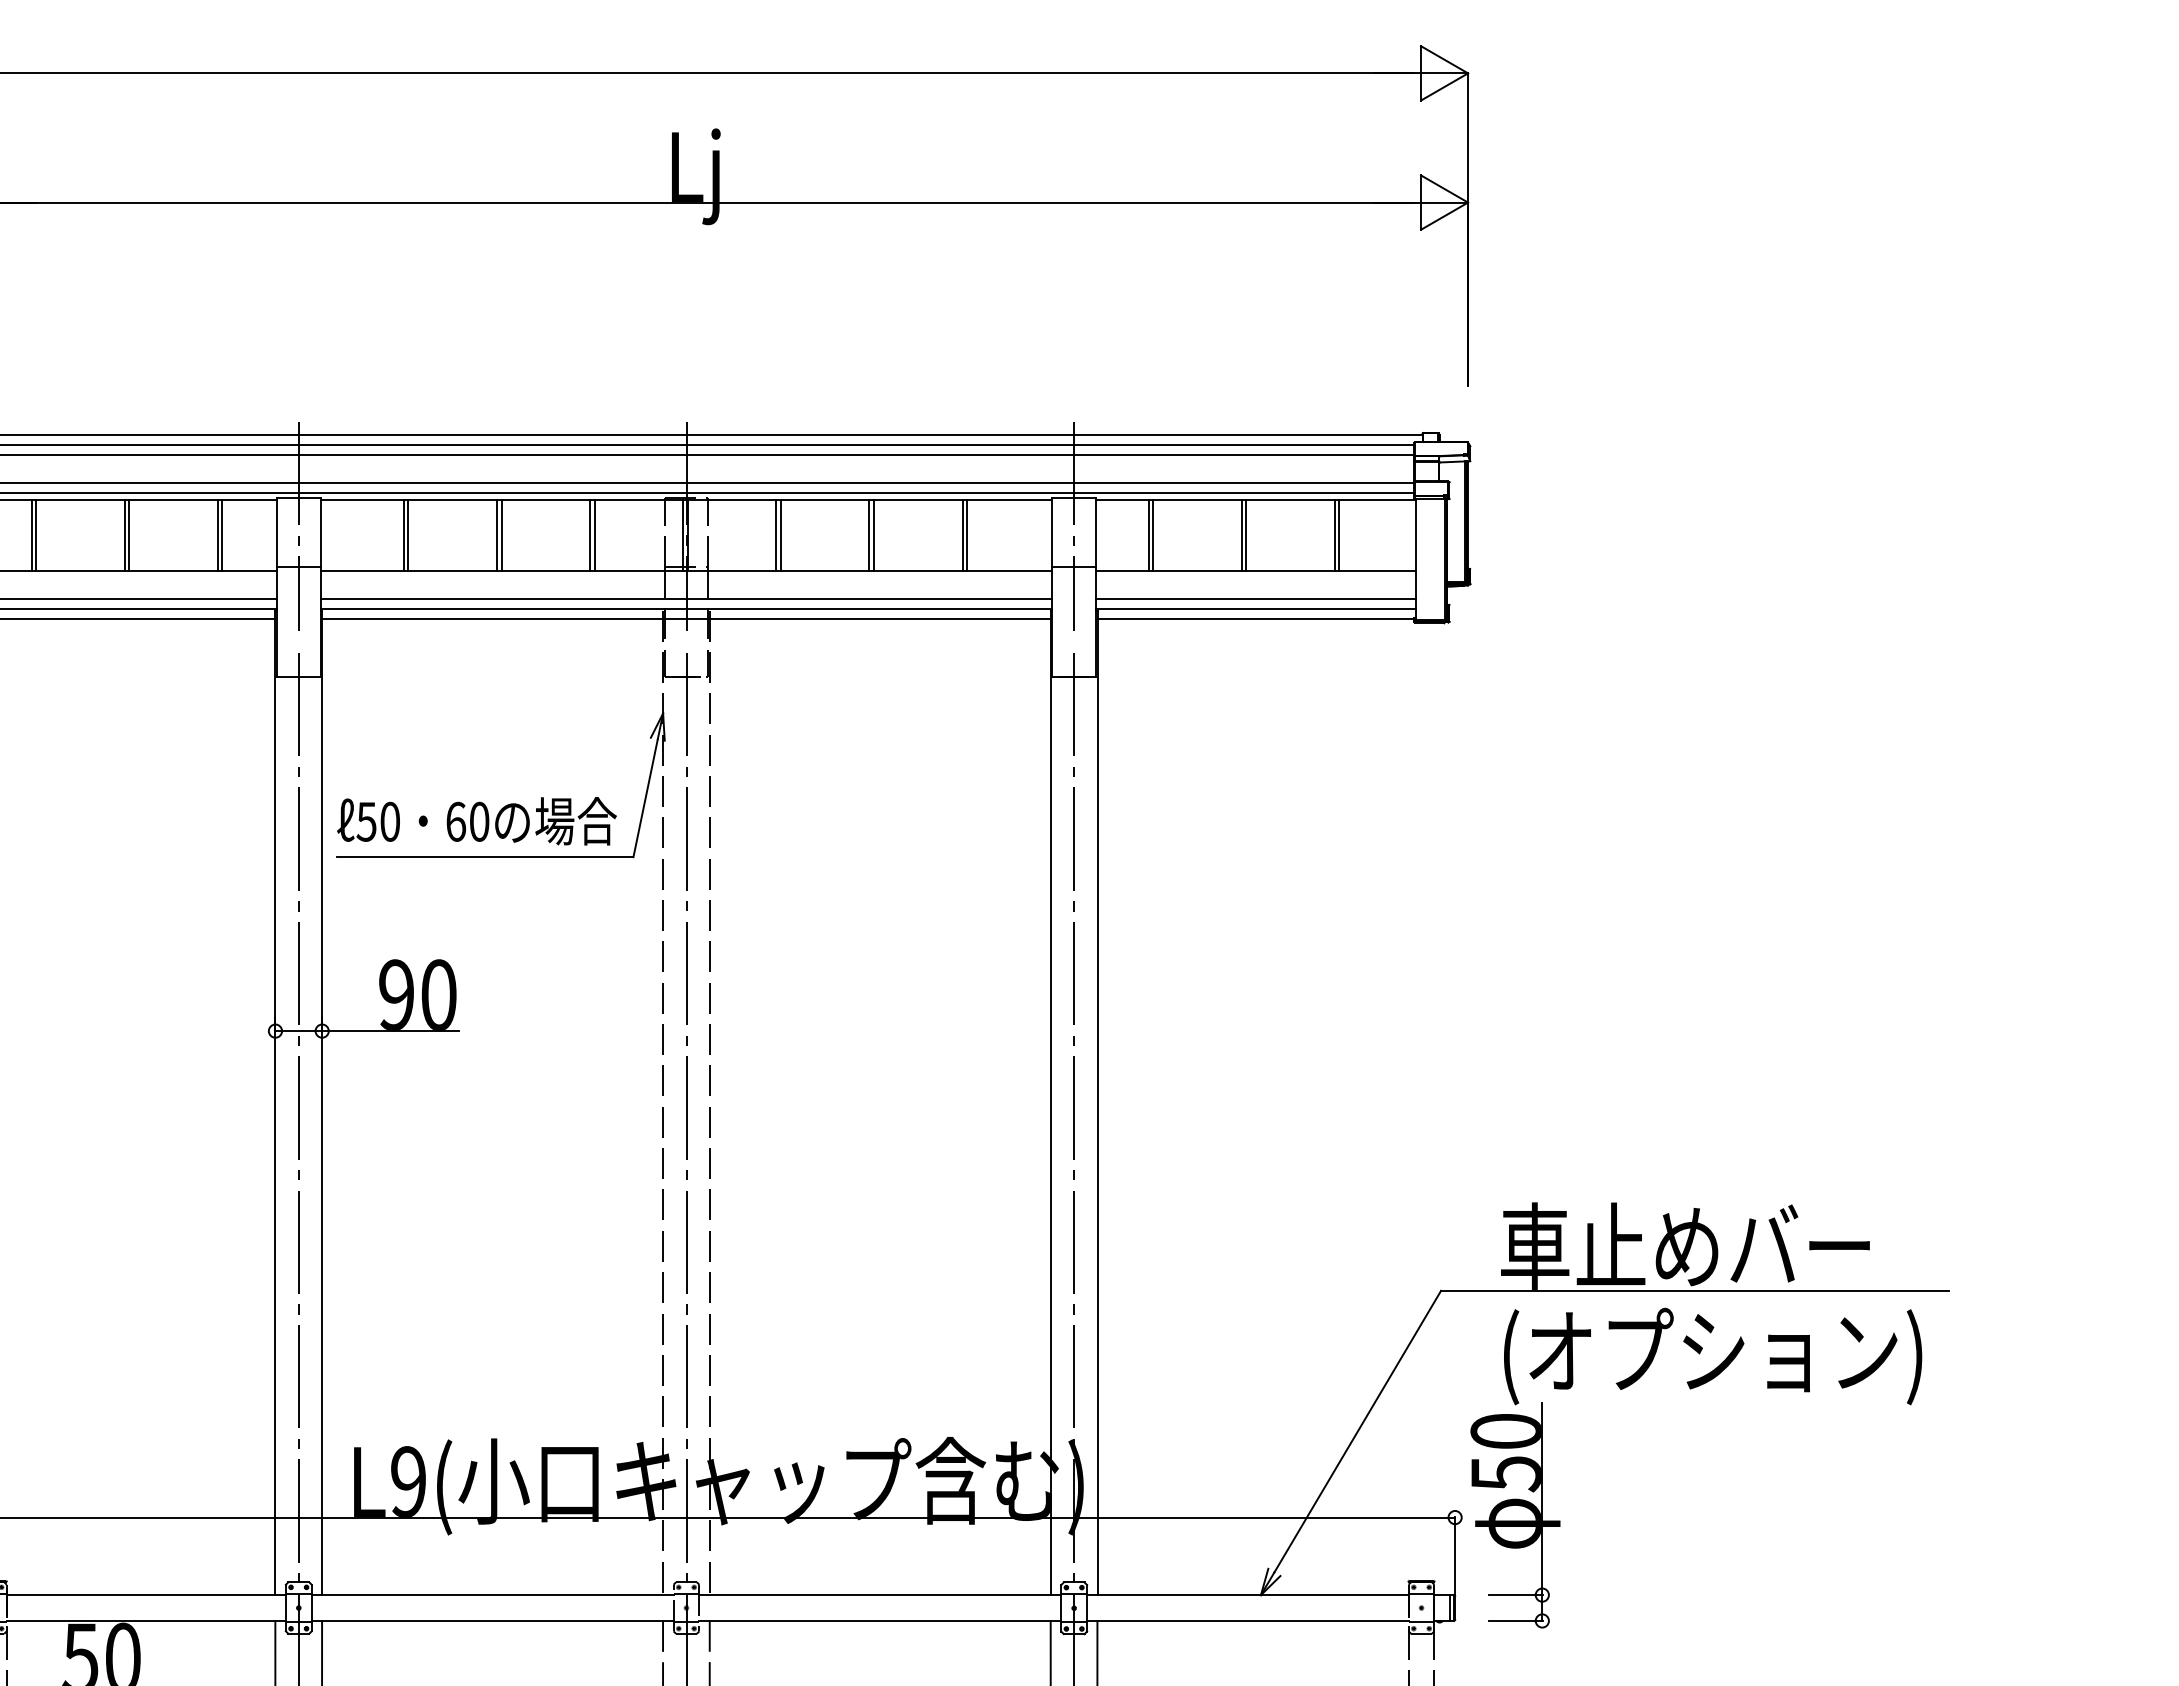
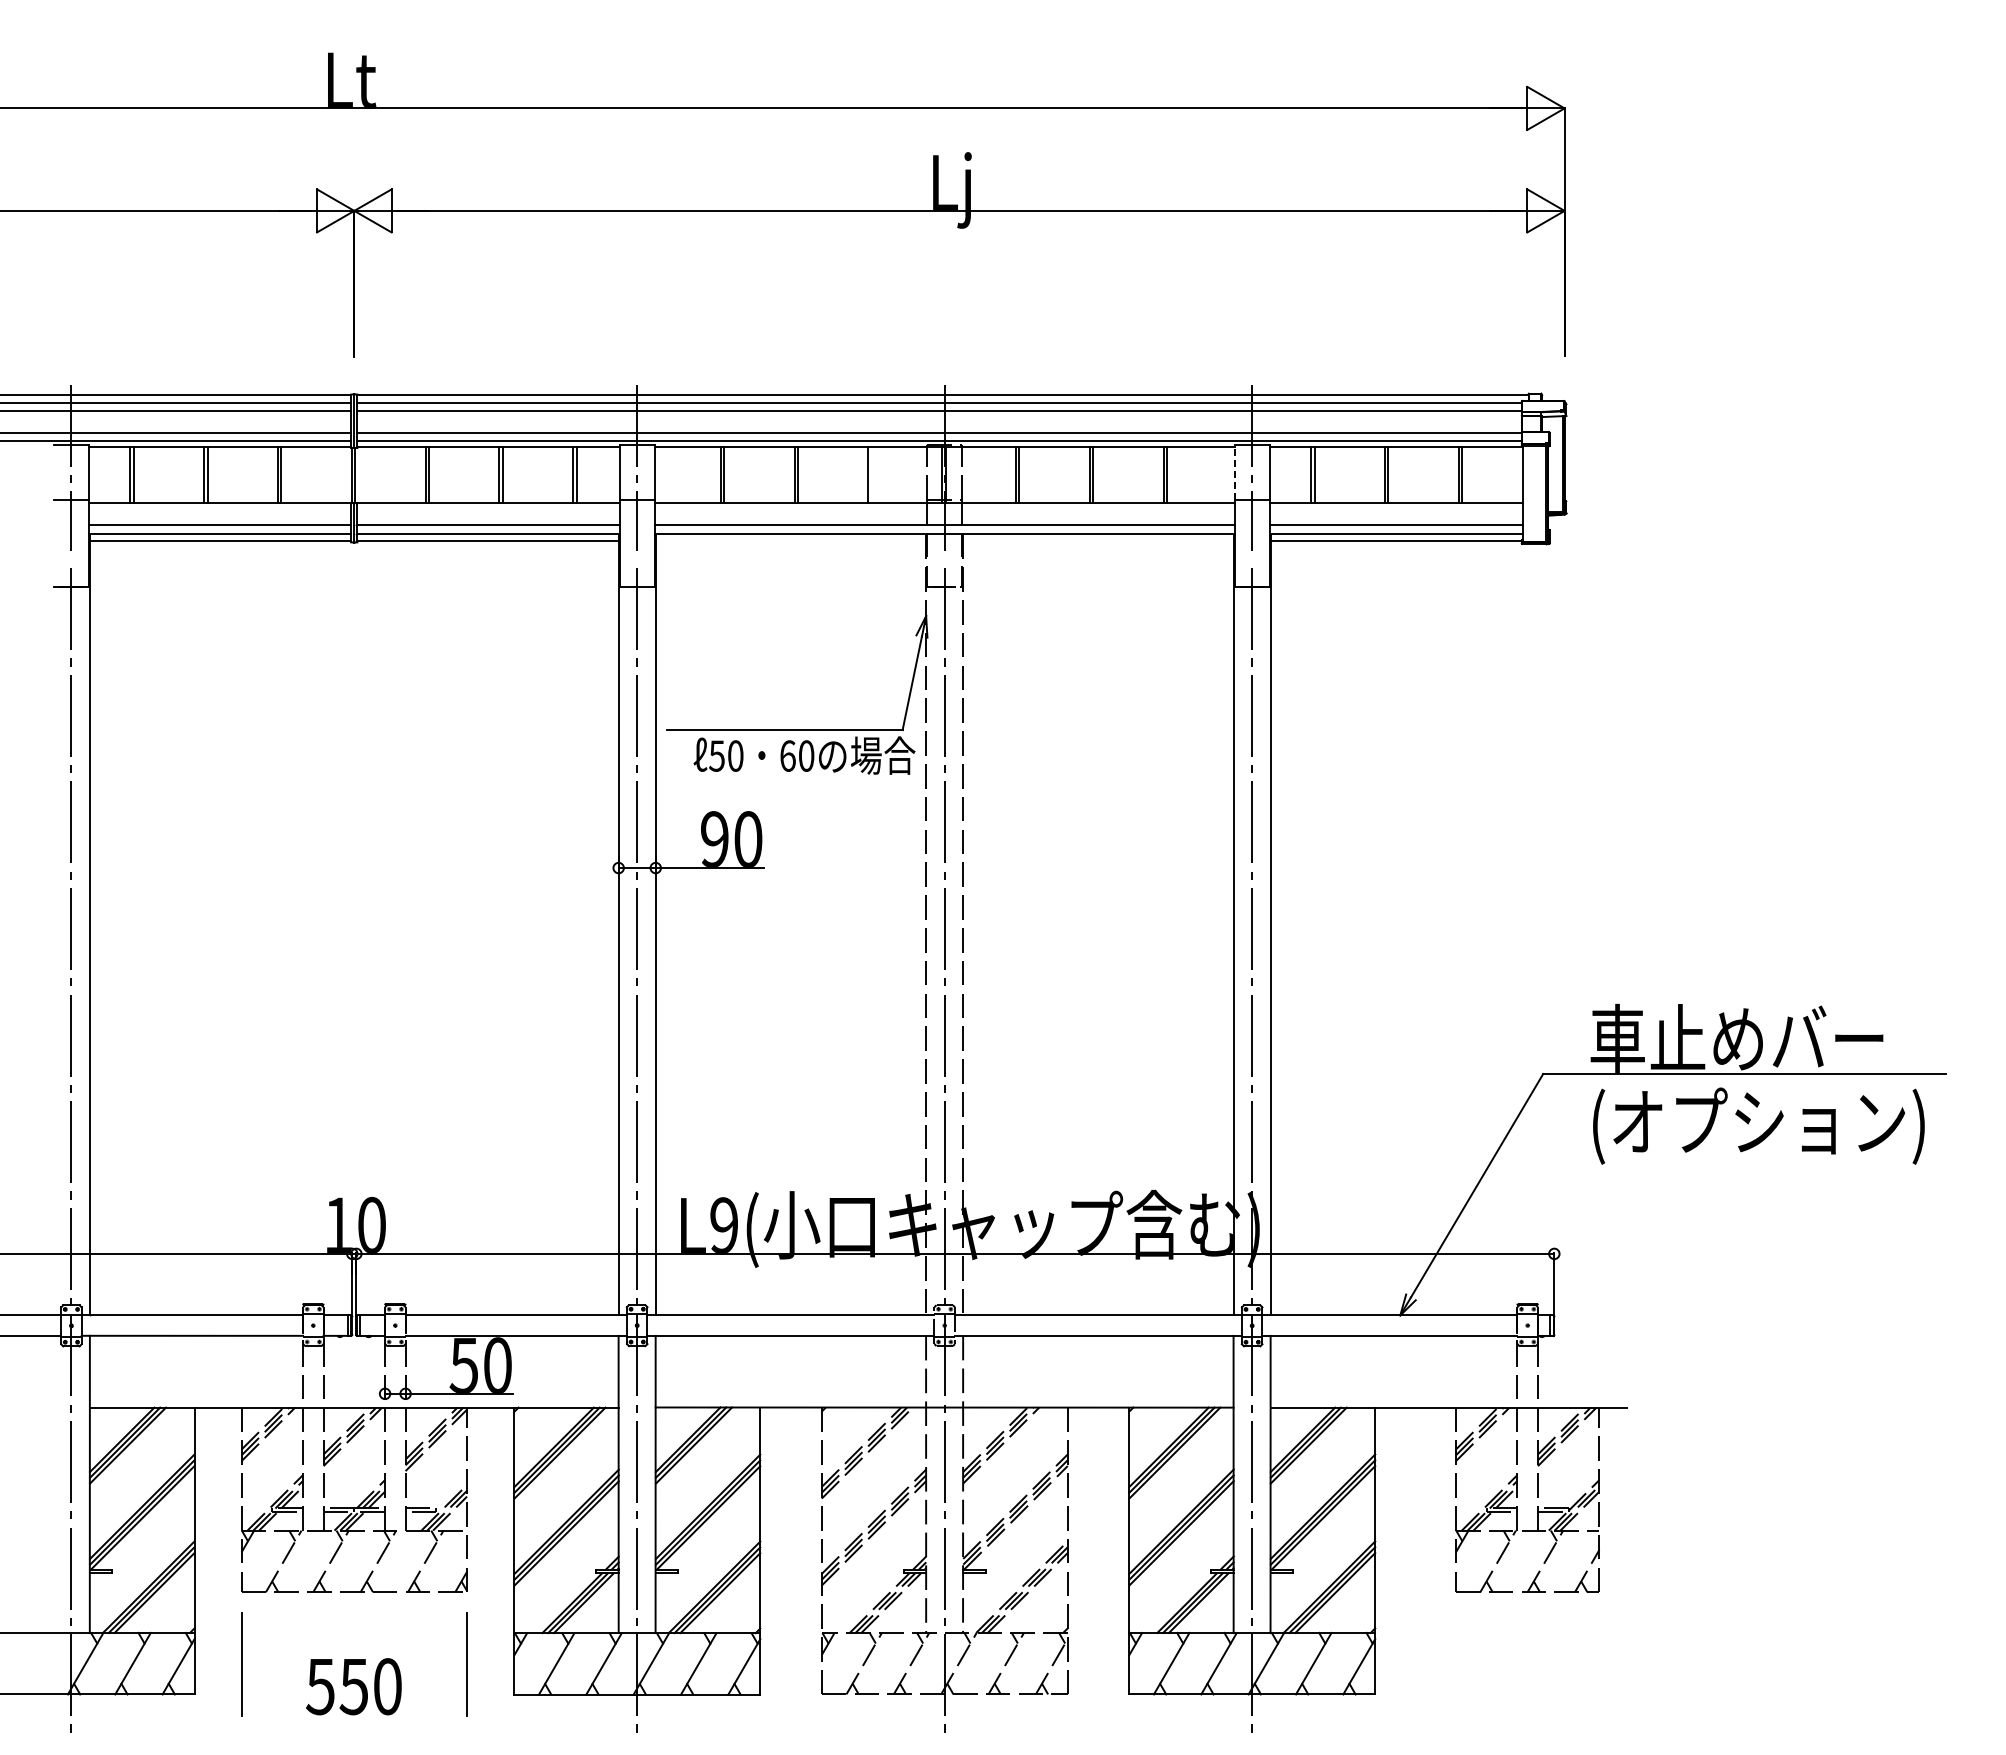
line: (1051, 532) -> (1234, 472), solid -> dashed
line: (594, 534) -> (871, 474), removed
line: (686, 619) -> (944, 541), removed
text: (476, 821) -> (804, 755), moved
part: (1514, 1514) -> (1601, 1251), removed

